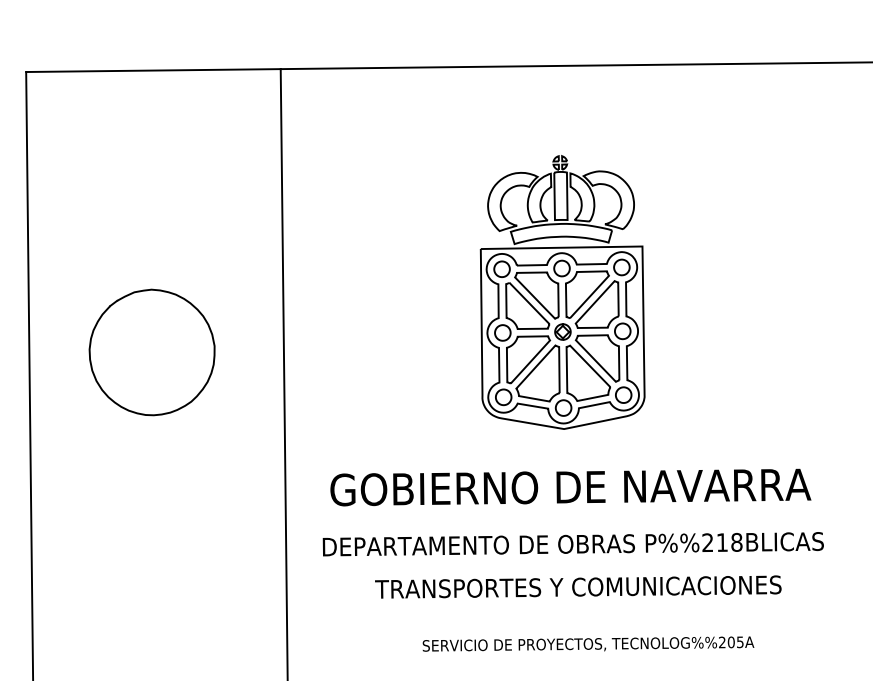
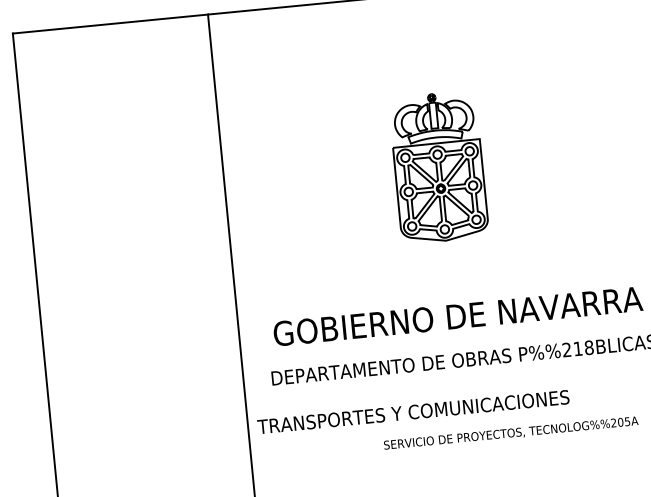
part: (562, 292) -> (438, 167), size x0.7
part: (151, 352) -> (127, 240), removed
text: (578, 586) -> (413, 411), moved
text: (588, 643) -> (511, 432), moved

